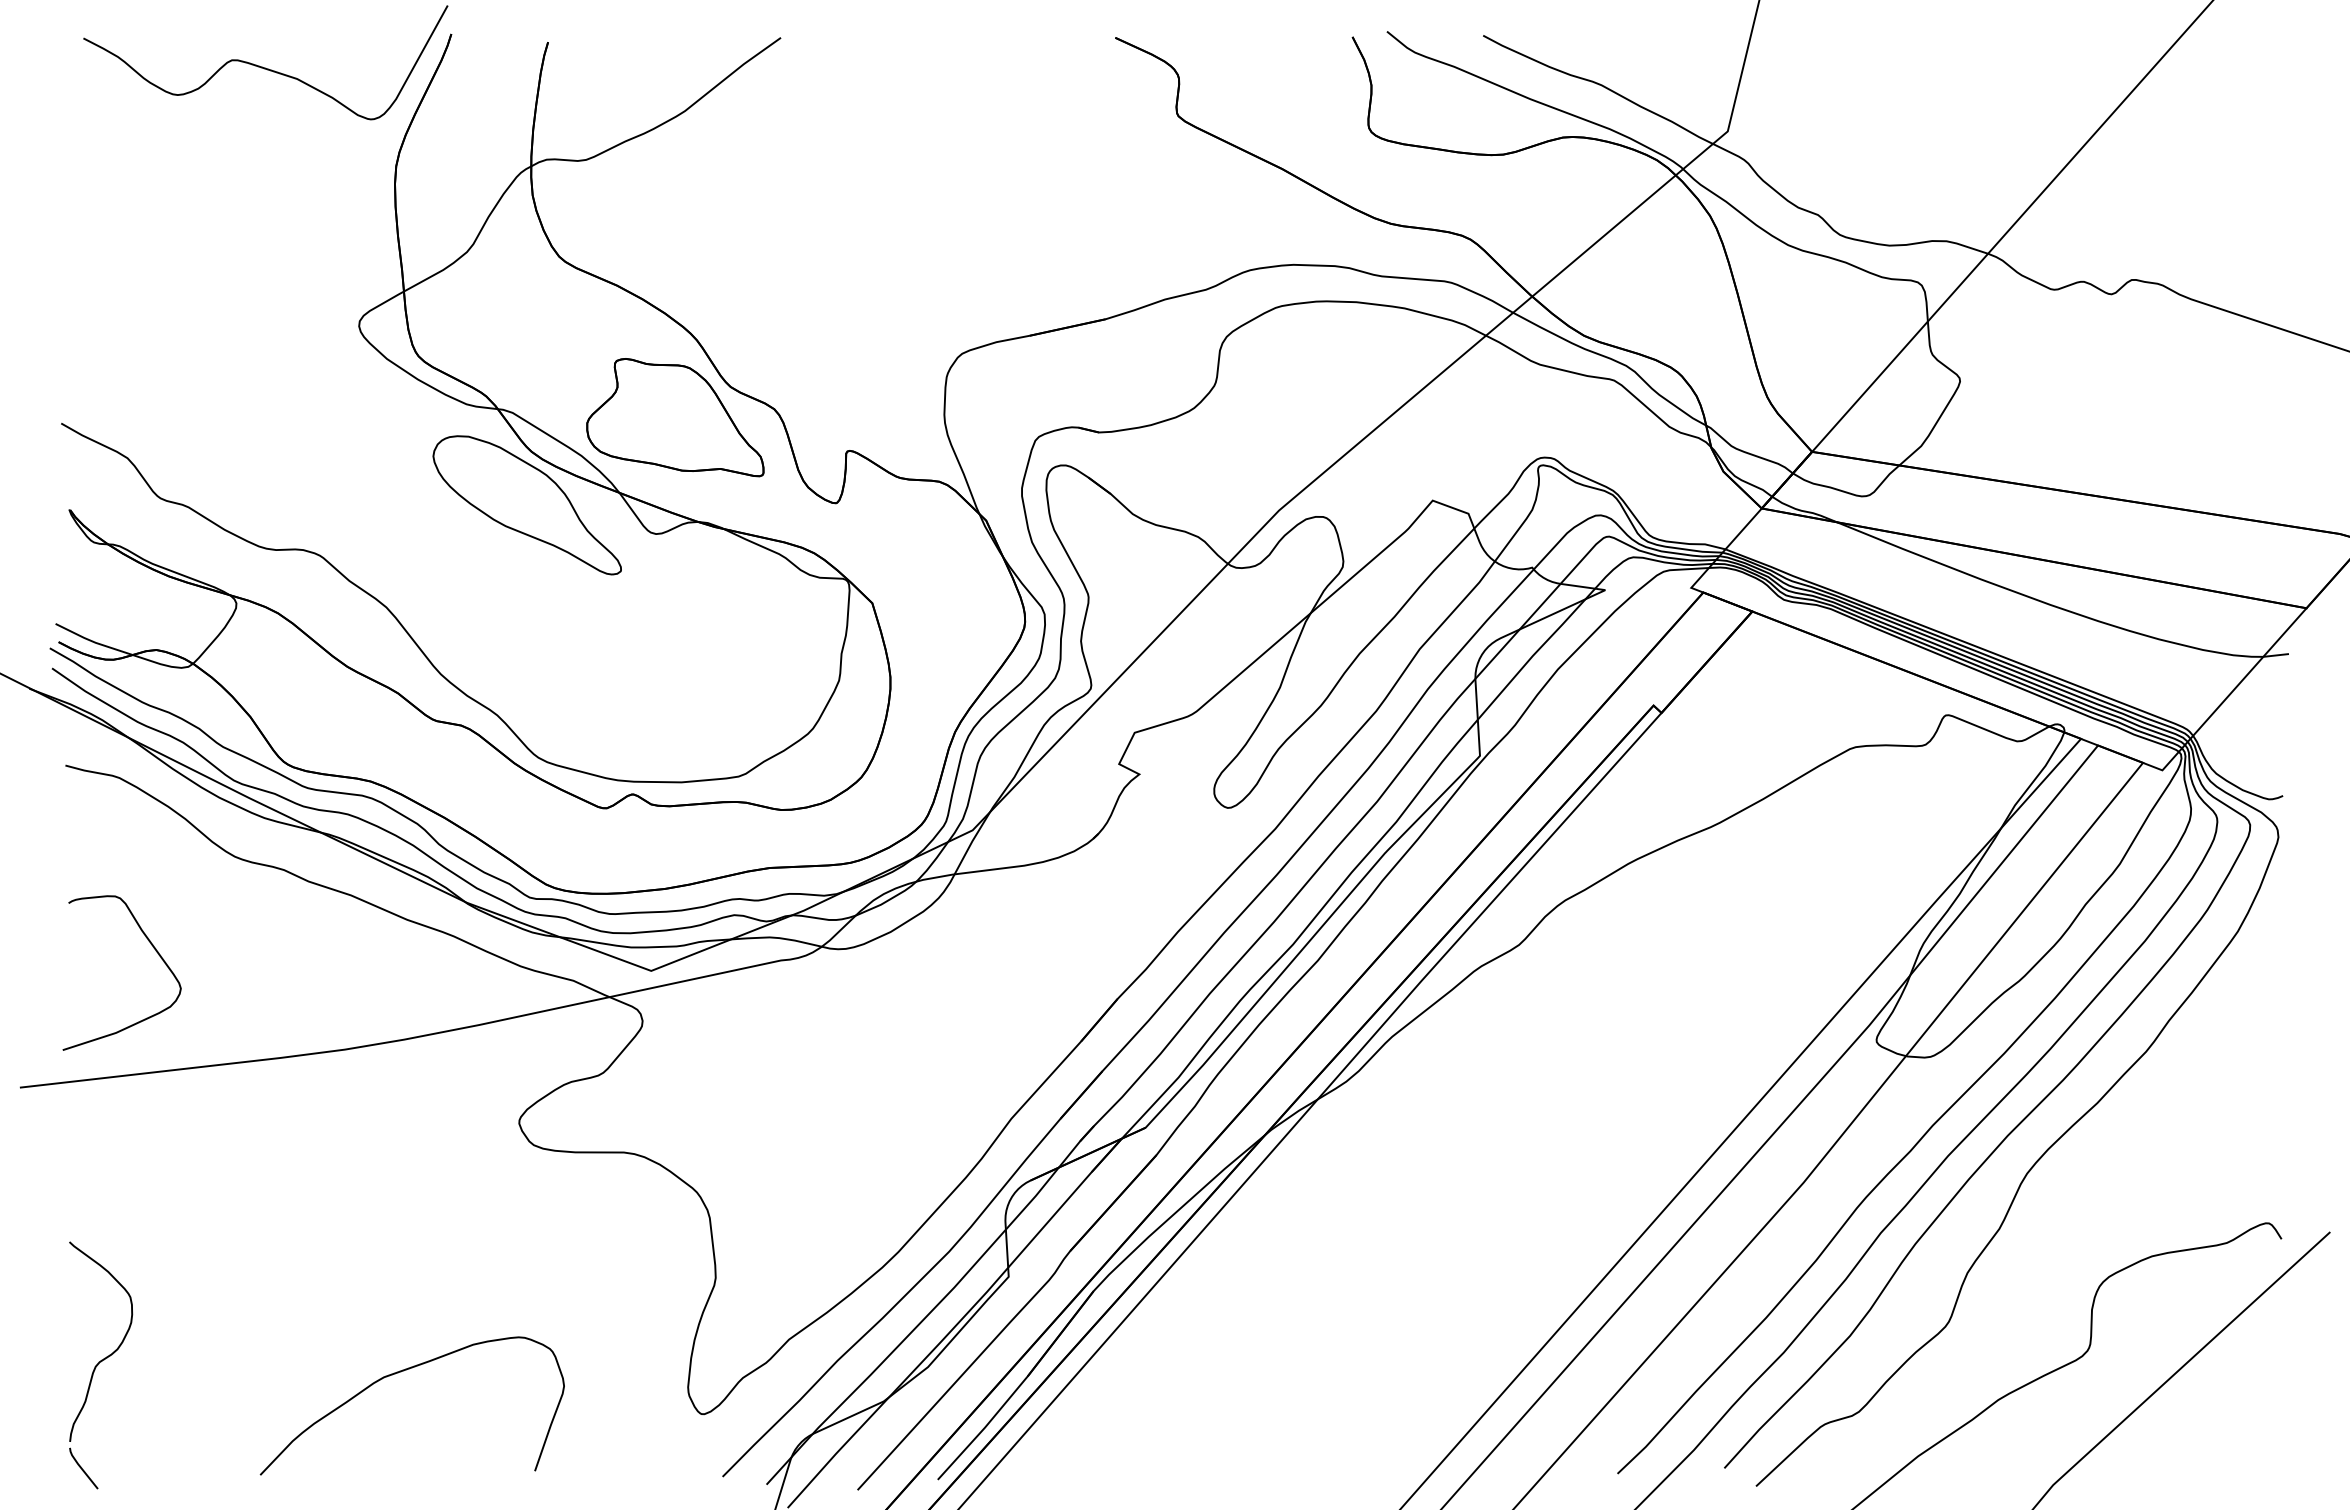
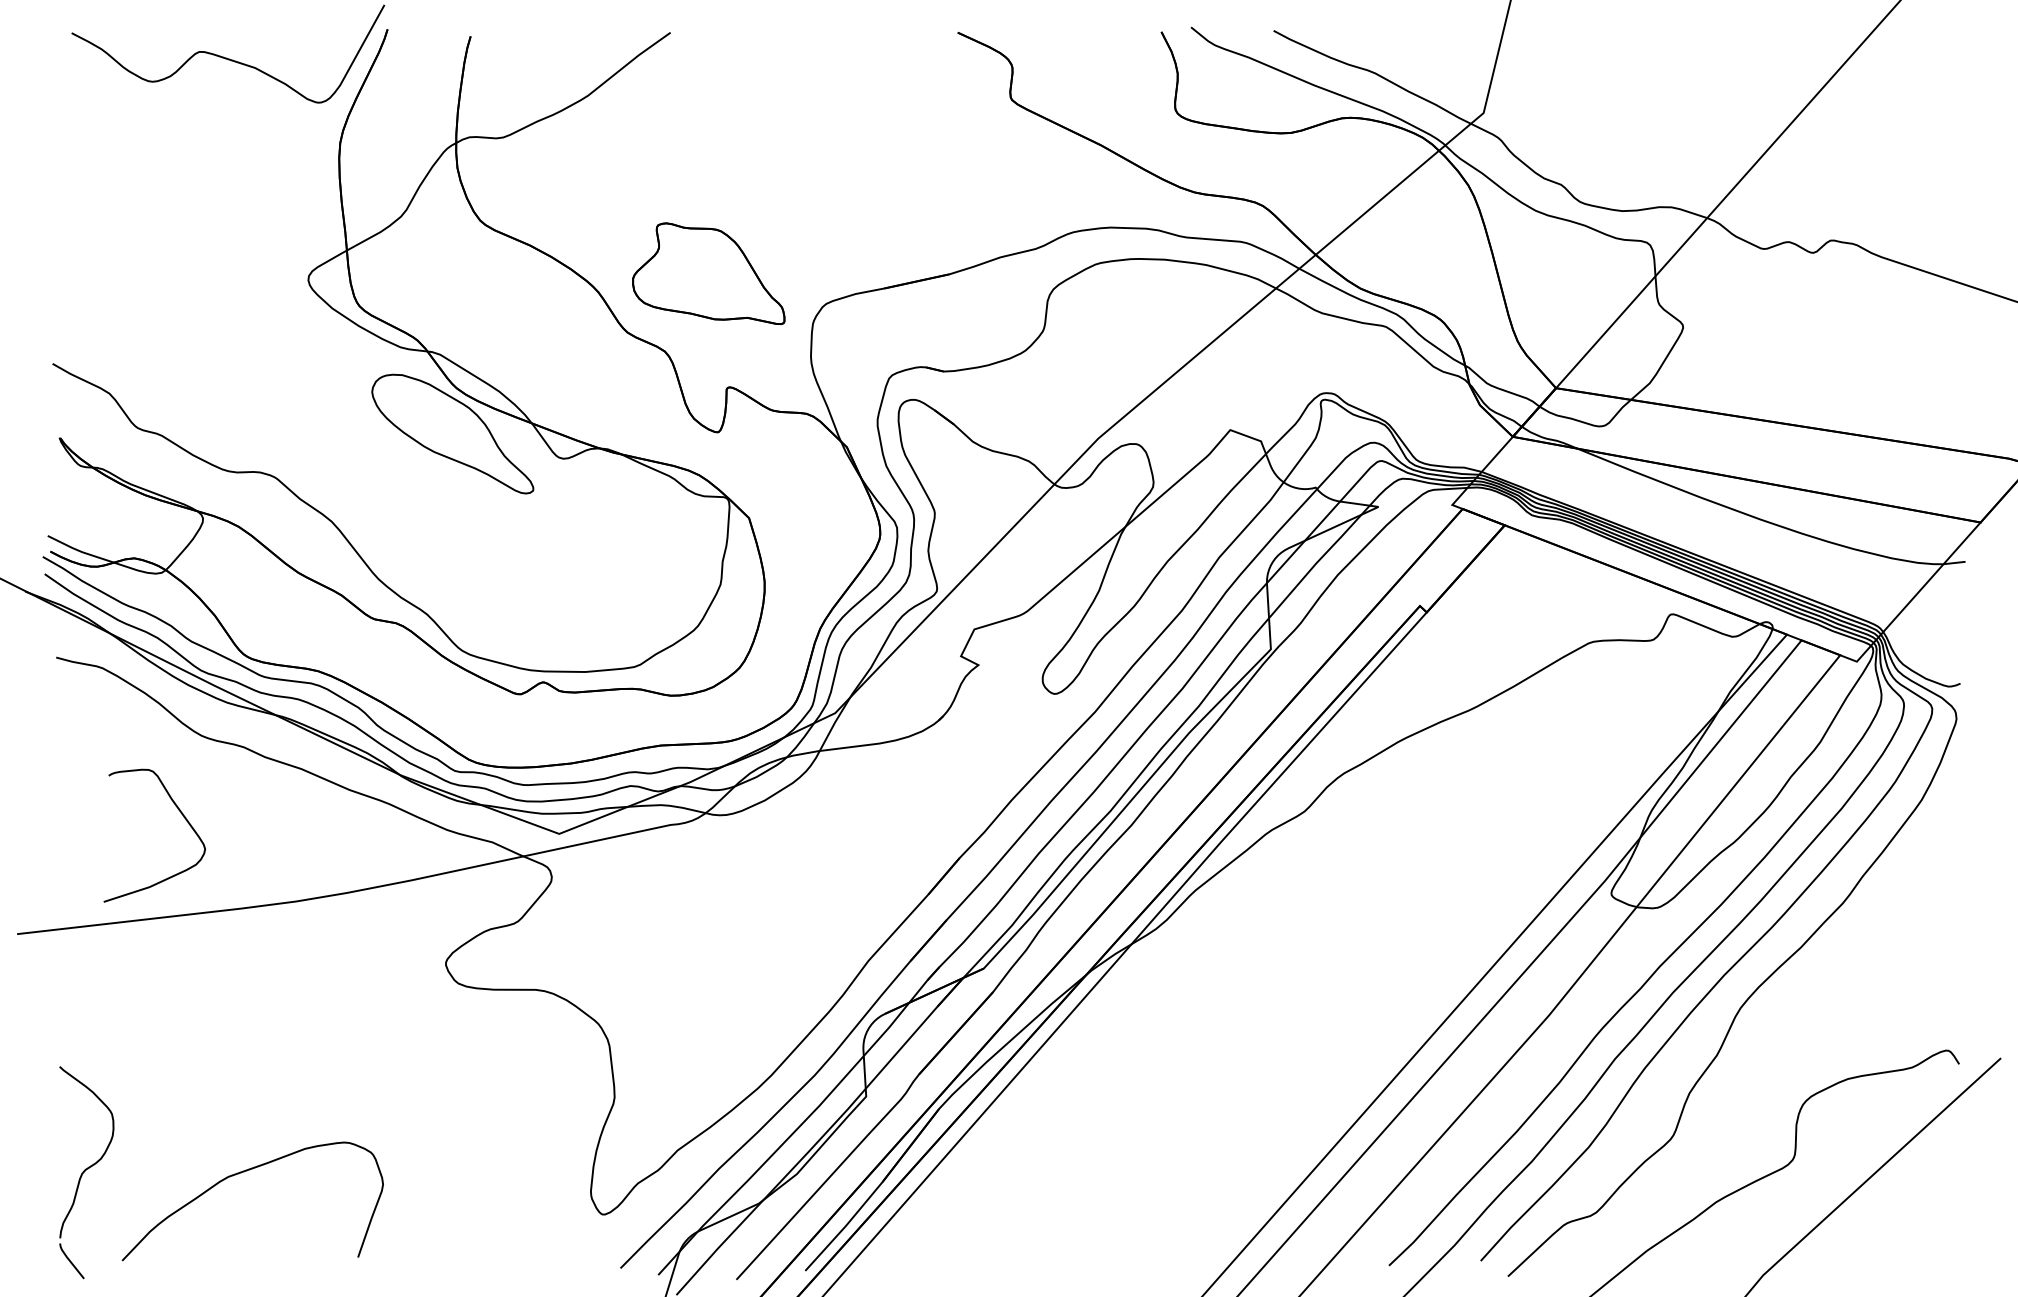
part: (675, 417) -> (708, 273), moved
curve: (153, 948) -> (181, 814), moved
curve: (401, 1372) -> (243, 1172), moved

